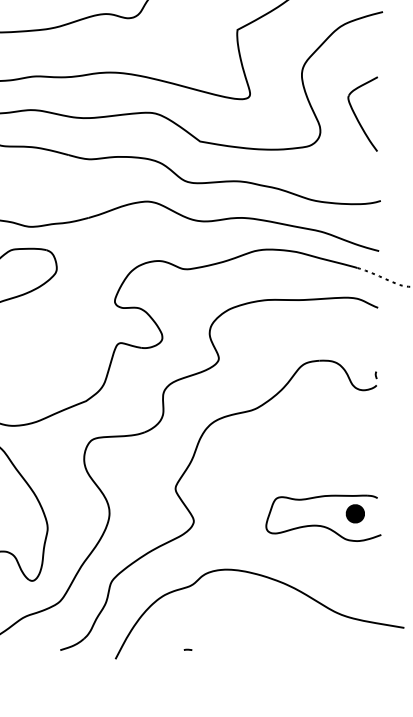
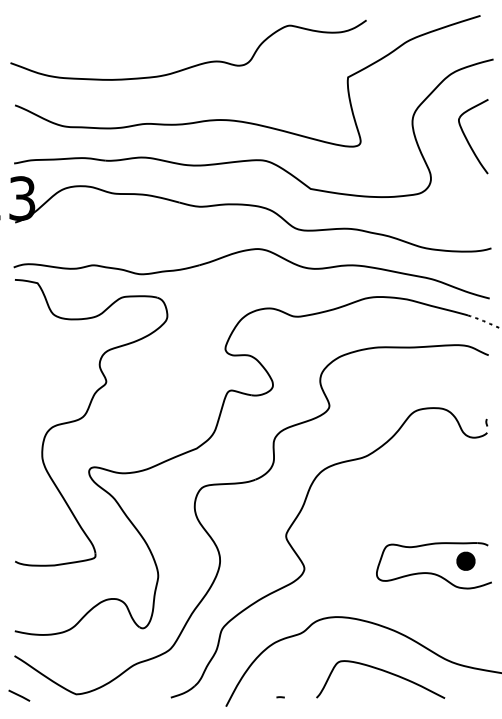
part: (356, 116) -> (467, 138), moved
curve: (271, 624) -> (382, 671), added
line: (187, 650) -> (280, 697), moved

